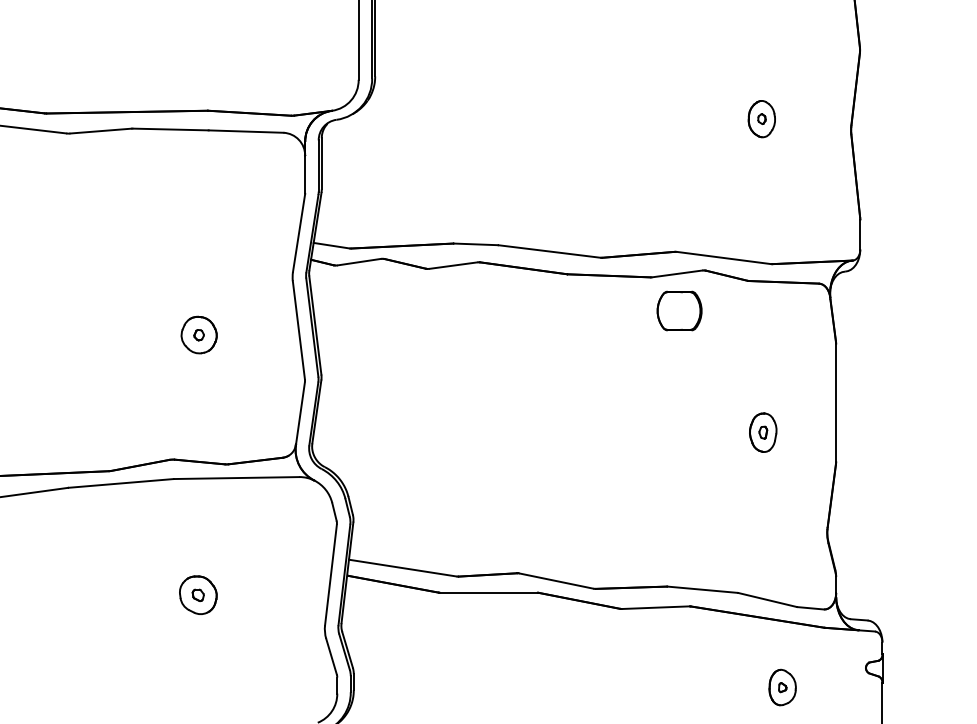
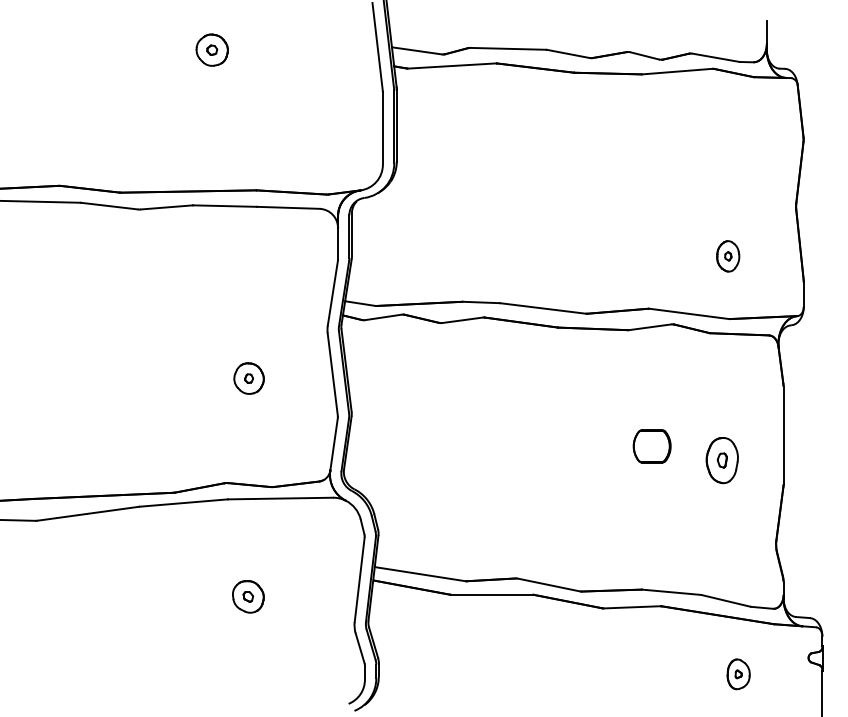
part: (762, 119) -> (728, 256), moved
part: (678, 311) -> (651, 446), moved
part: (763, 432) -> (722, 460), size x1.4

